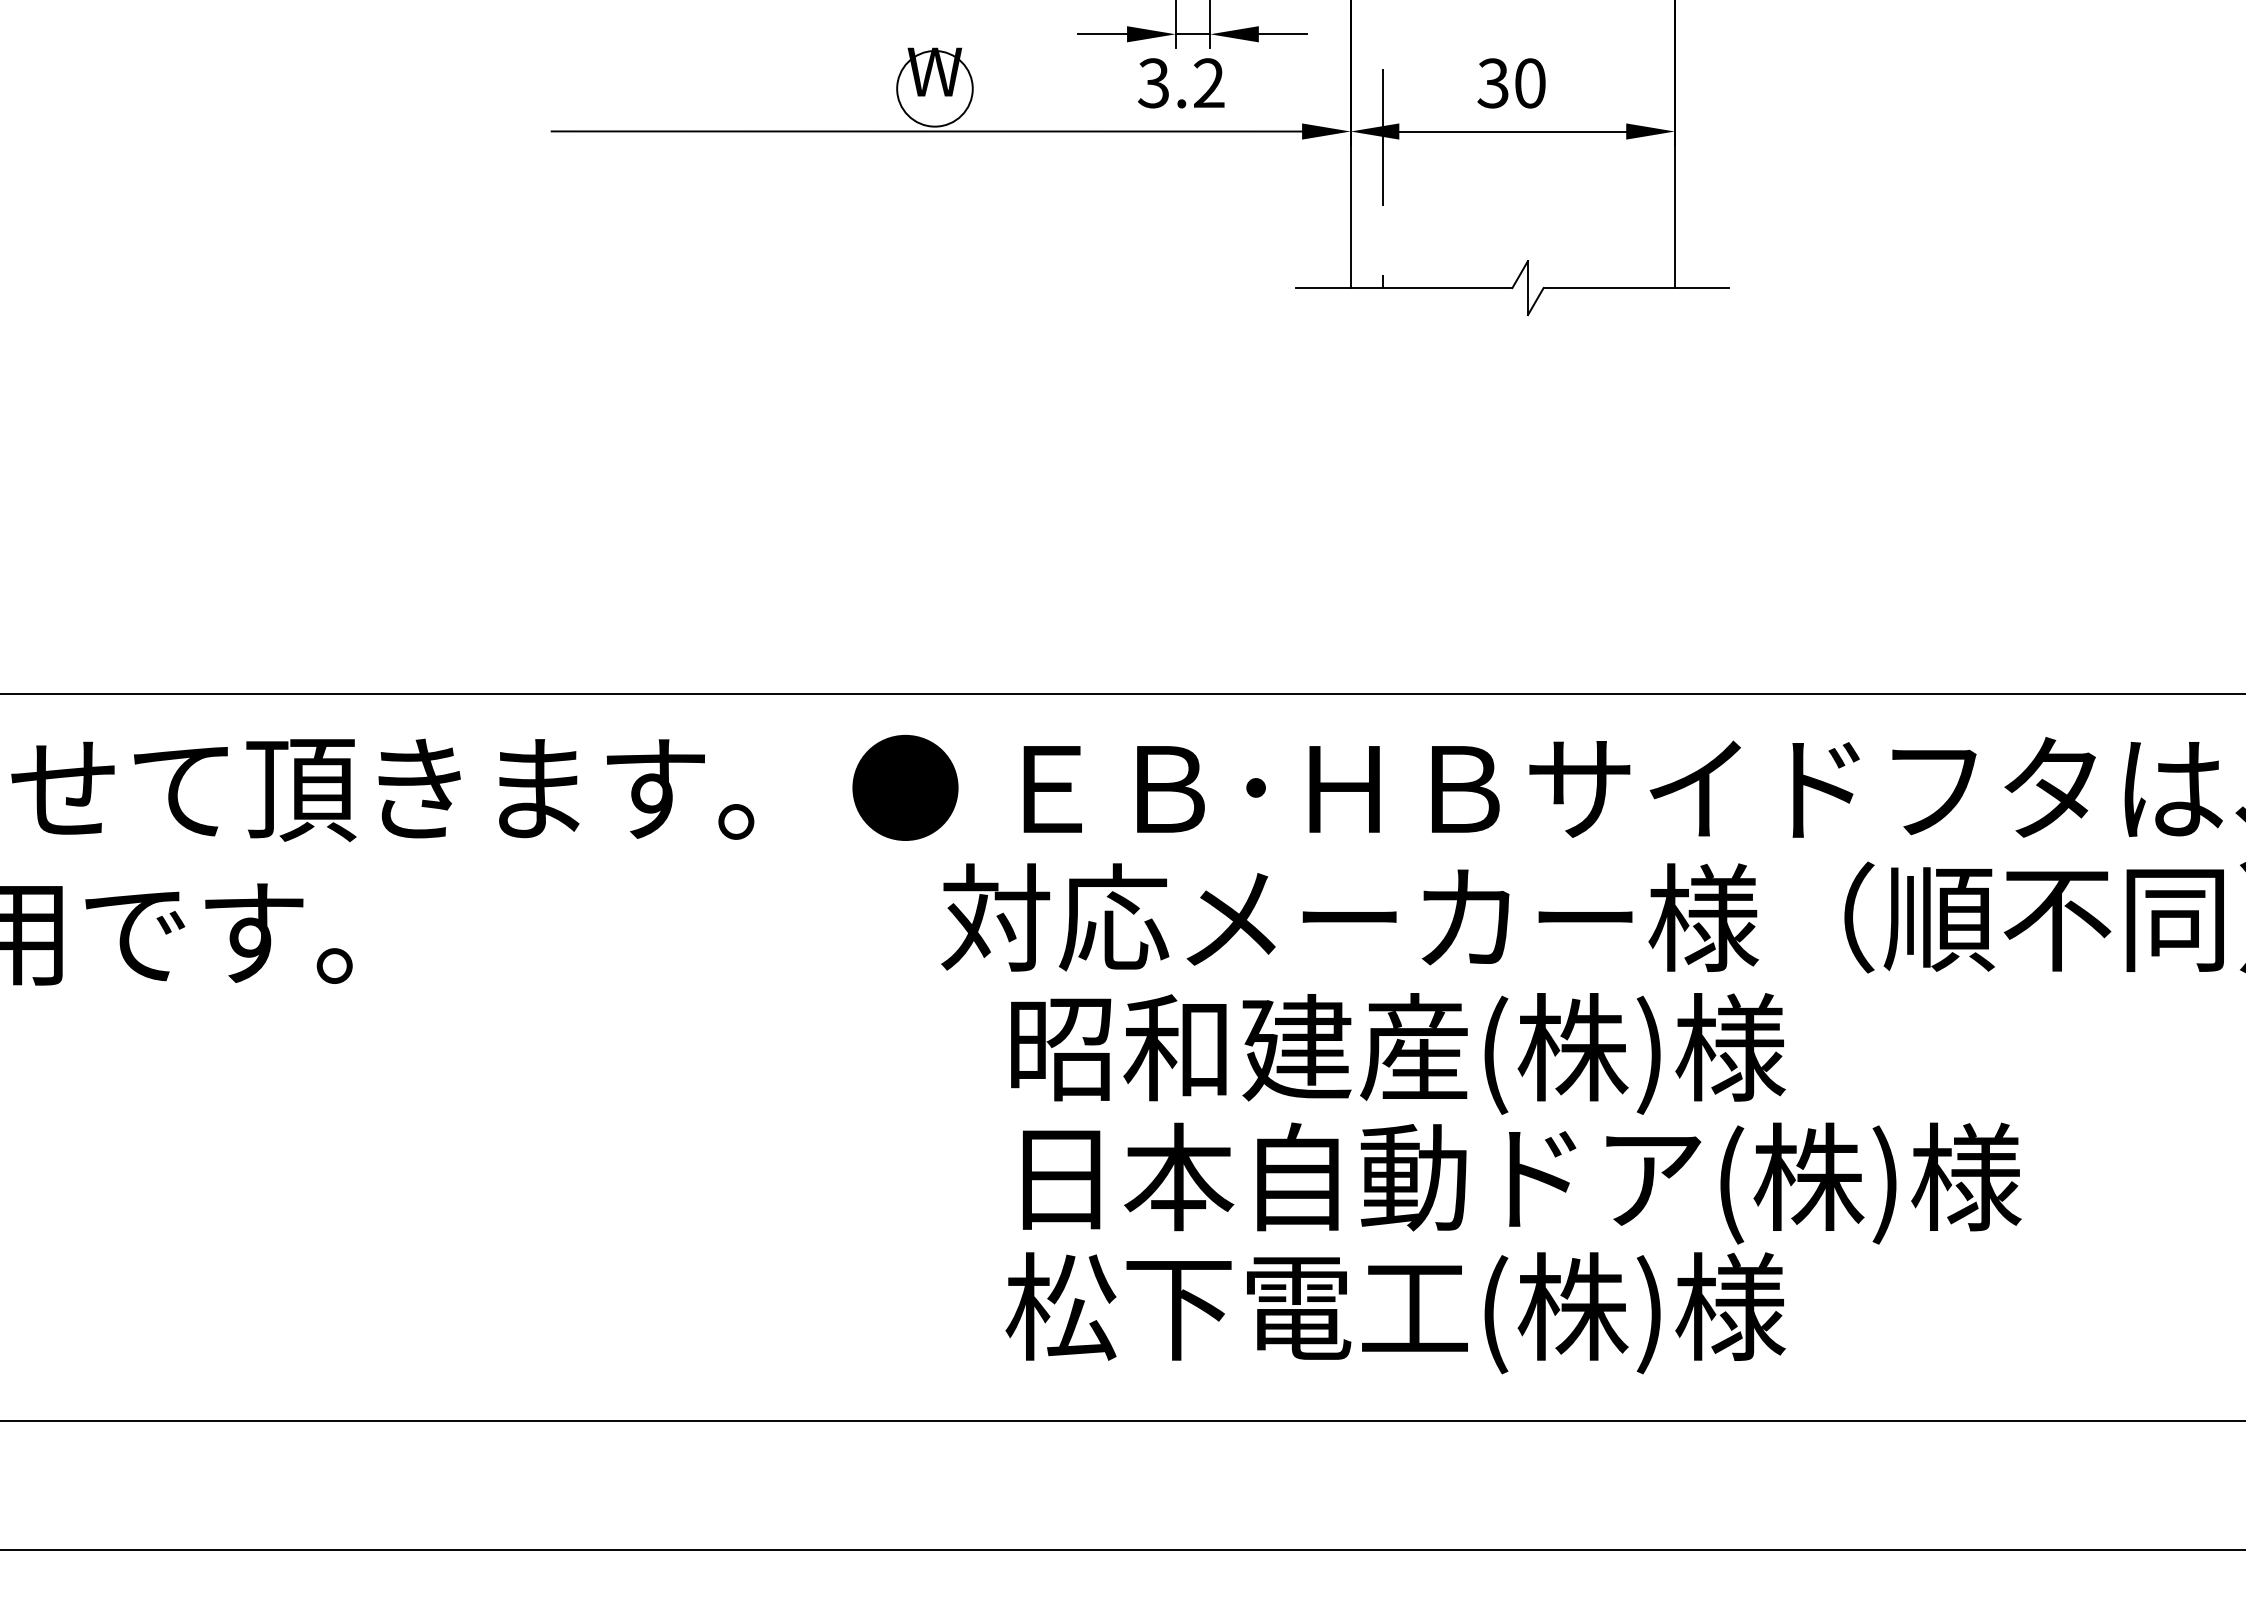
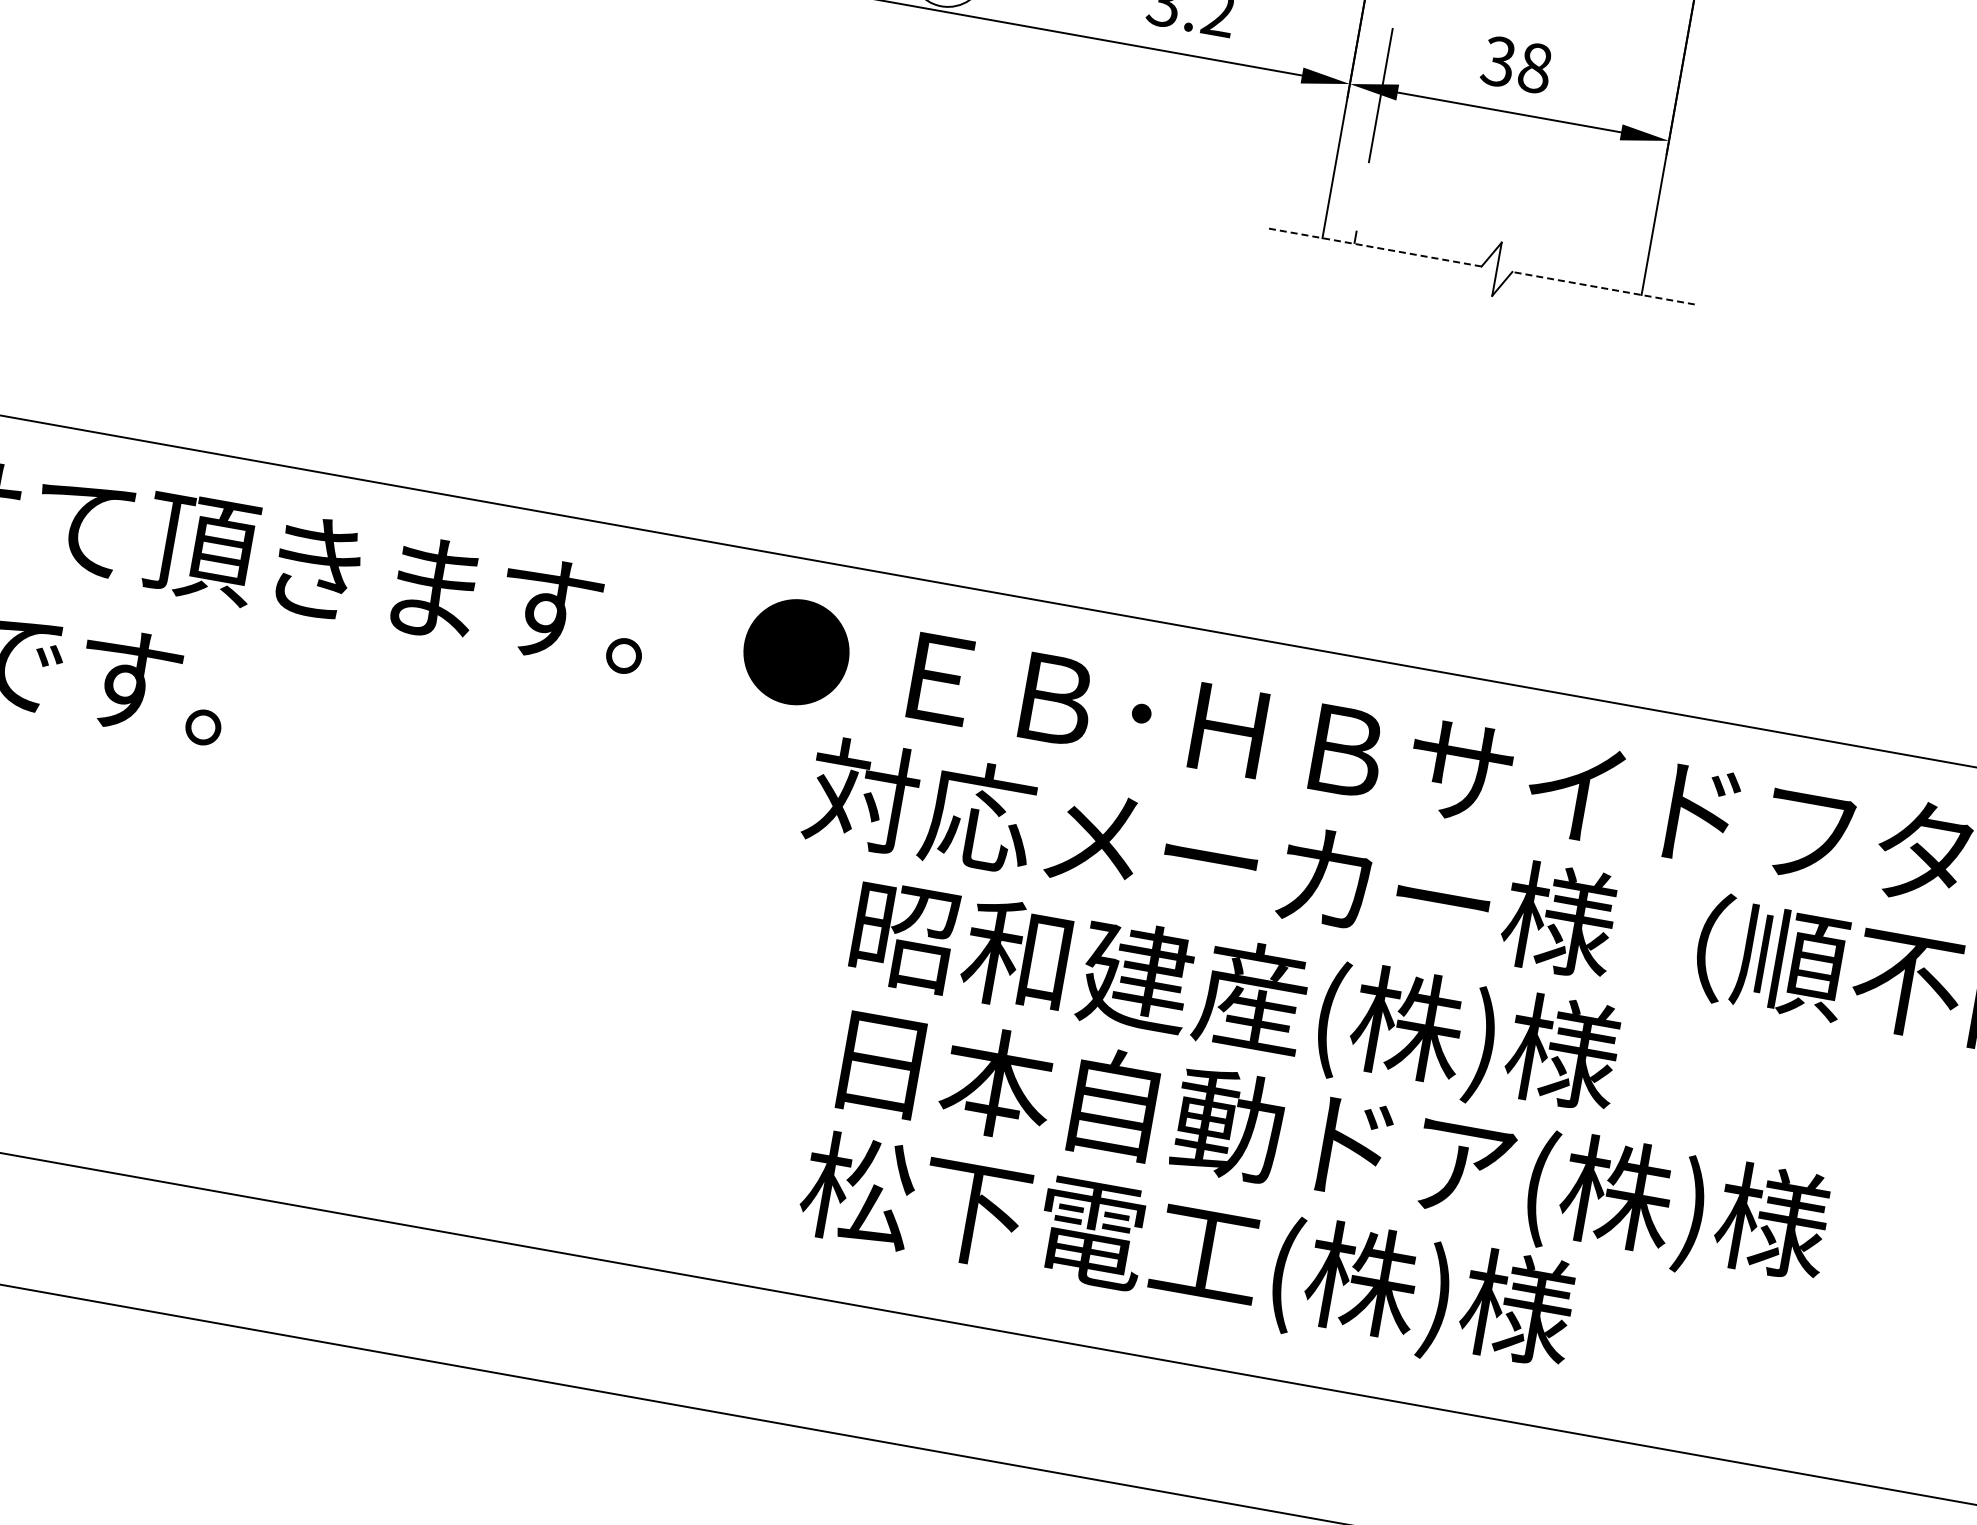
text: (1530, 83) -> (1535, 68), 30 -> 38
line: (1403, 288) -> (1374, 247), solid -> dashed
line: (1636, 288) -> (1603, 288), solid -> dashed

